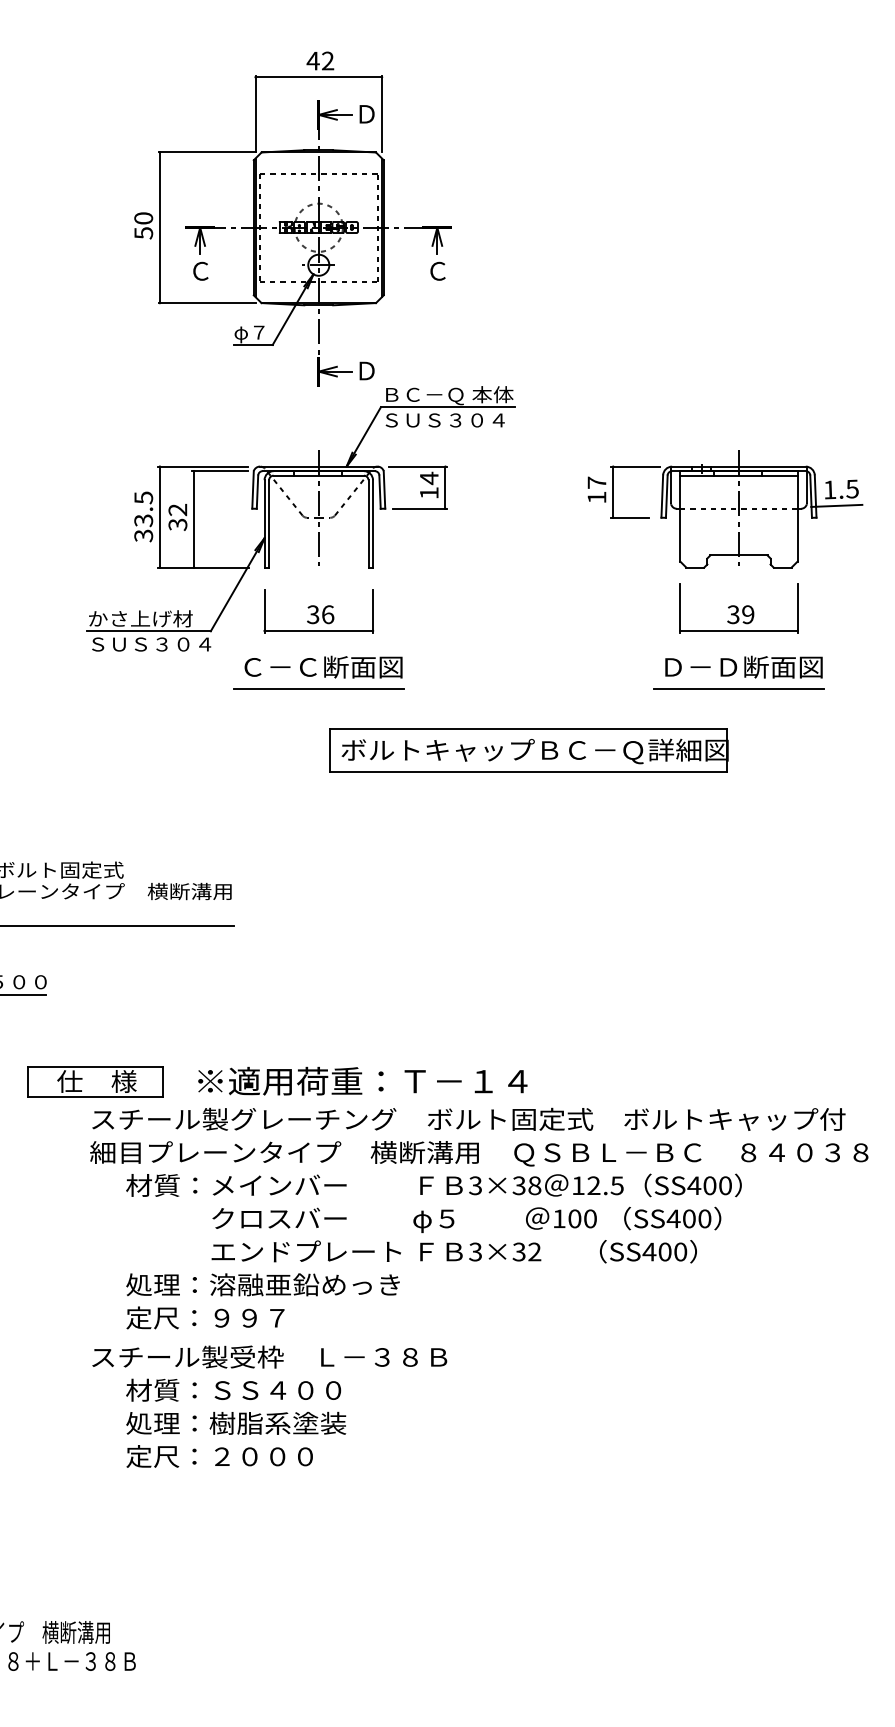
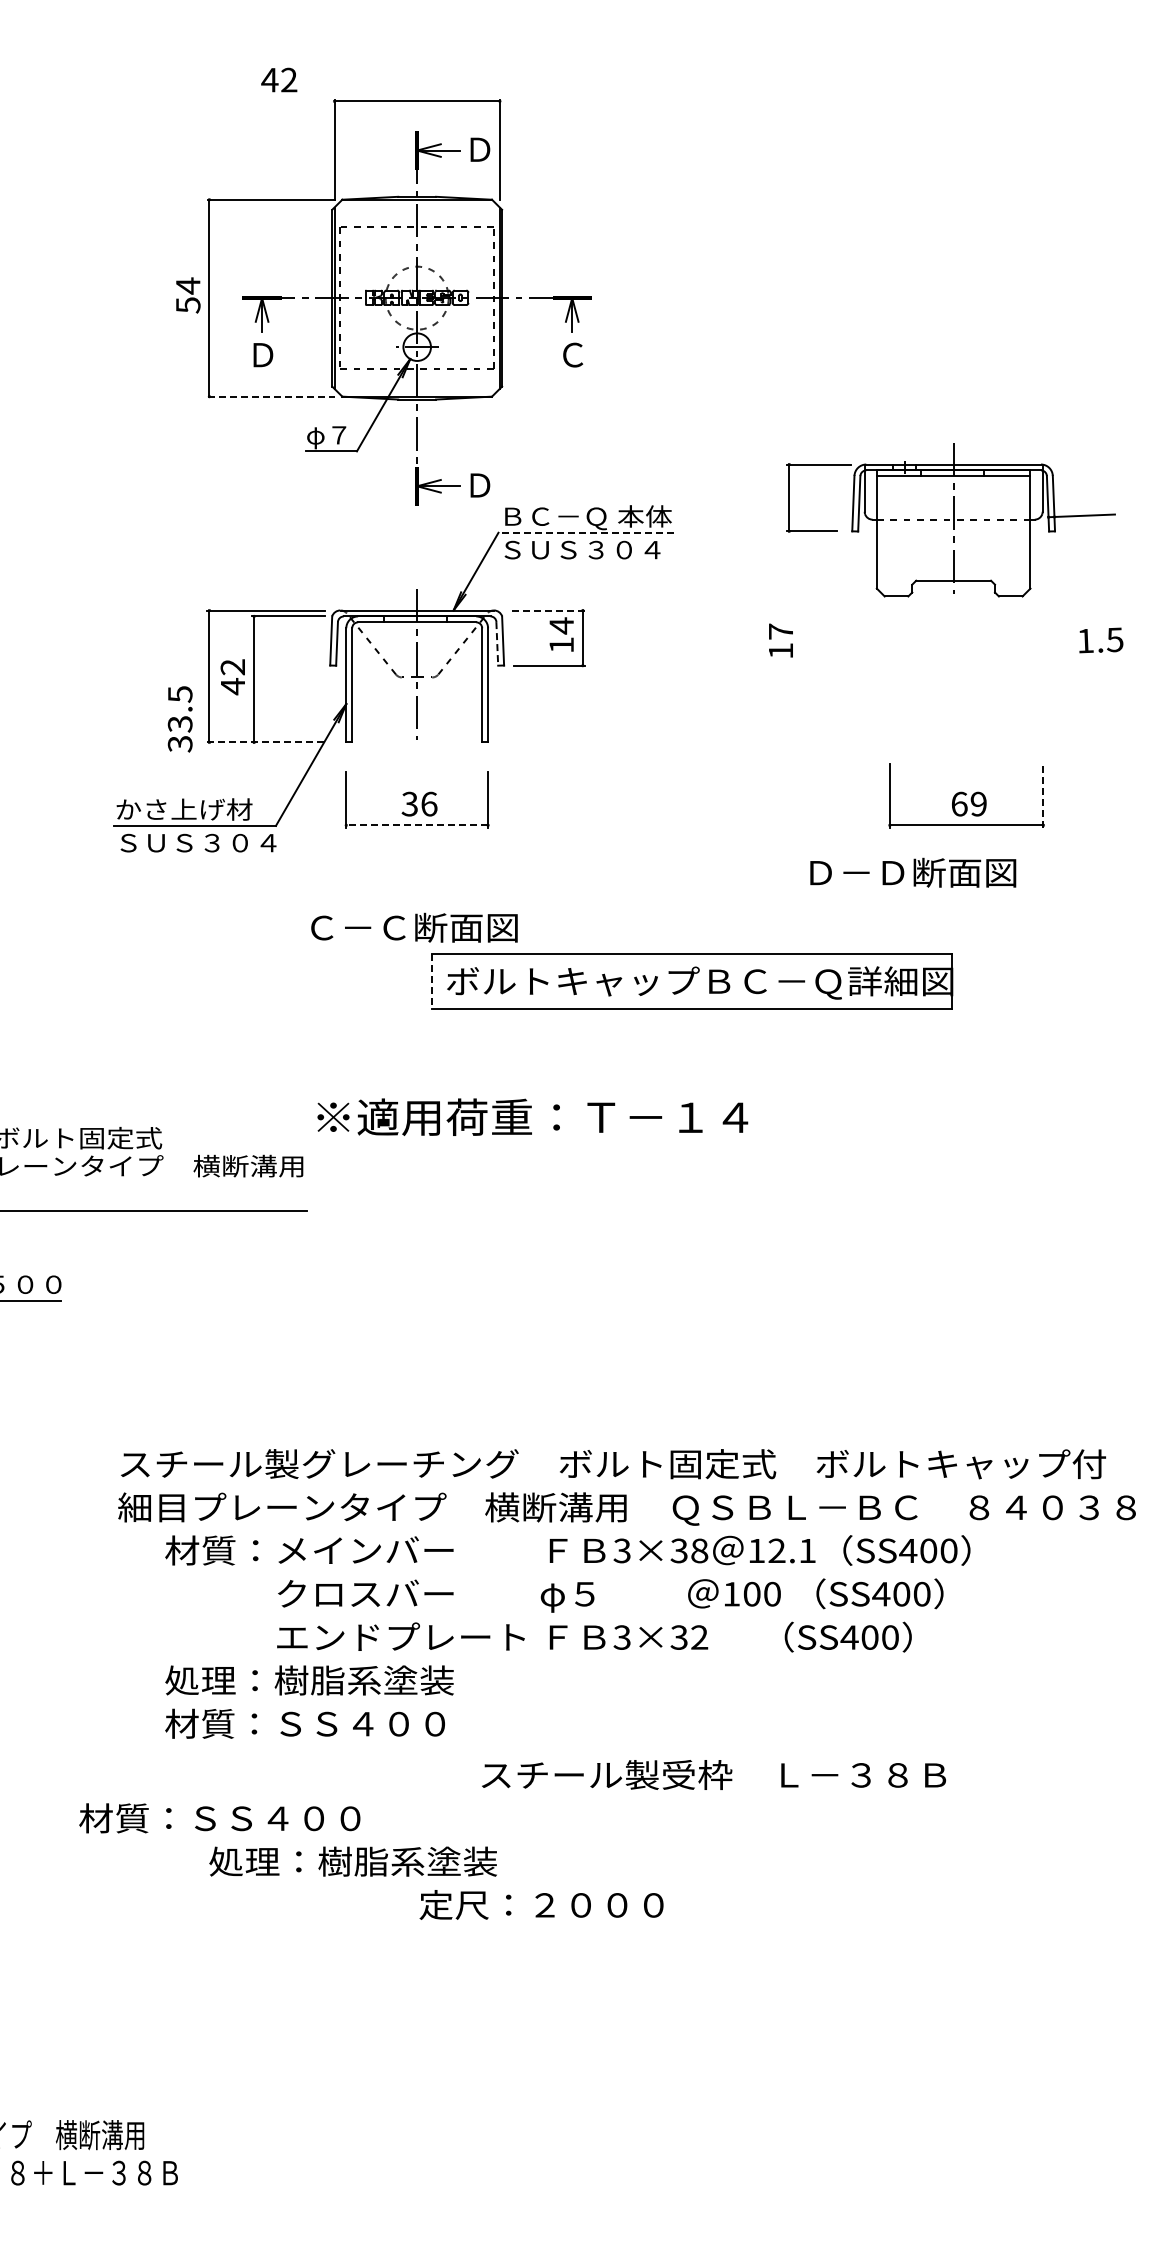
text: (320, 60) -> (279, 79), moved
text: (143, 218) -> (187, 285), 50 -> 54
text: (201, 270) -> (263, 354), Ｃ -> Ｄ
line: (207, 302) -> (271, 396), solid -> dashed
line: (448, 406) -> (586, 532), solid -> dashed
line: (418, 466) -> (547, 610), solid -> dashed
line: (380, 491) -> (497, 643), solid -> dashed
part: (736, 509) -> (950, 520), moved
text: (143, 517) -> (179, 719), moved
text: (177, 524) -> (232, 686), 32 -> 42
line: (203, 567) -> (266, 742), solid -> dashed
line: (797, 608) -> (1043, 795), solid -> dashed
text: (733, 614) -> (959, 803), 39 -> 69
line: (319, 631) -> (417, 825), solid -> dashed
text: (323, 666) -> (414, 927), moved
text: (744, 666) -> (913, 872), moved
line: (318, 689) -> (416, 901), removed
line: (738, 689) -> (966, 901), removed
line: (330, 750) -> (432, 981), solid -> dashed
text: (362, 1080) -> (532, 1116), moved
part: (95, 1082) -> (125, 1415), removed
text: (616, 1186) -> (806, 1551), 12.5 -> 12.1
text: (304, 1284) -> (398, 1680), 処理：溶融亜鉛めっき -> 処理：樹脂系塗装
text: (232, 1317) -> (304, 1723), 定尺：９９７ -> 材質：ＳＳ４００
text: (269, 1356) -> (713, 1774), moved
text: (233, 1390) -> (219, 1818), moved
text: (235, 1423) -> (352, 1861), moved
text: (219, 1456) -> (541, 1904), moved

